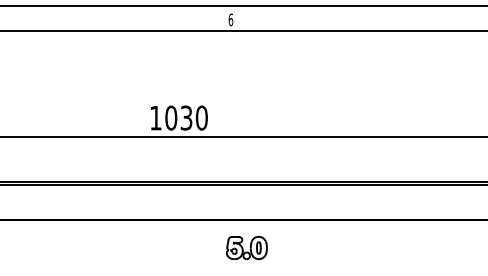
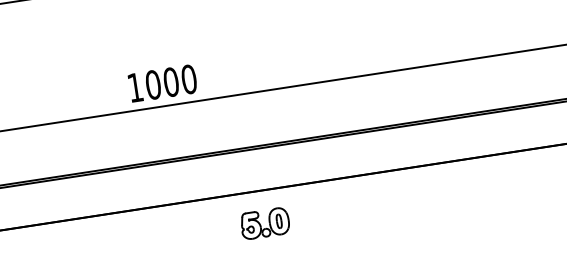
text: (186, 117) -> (171, 81), 1030 -> 1000

